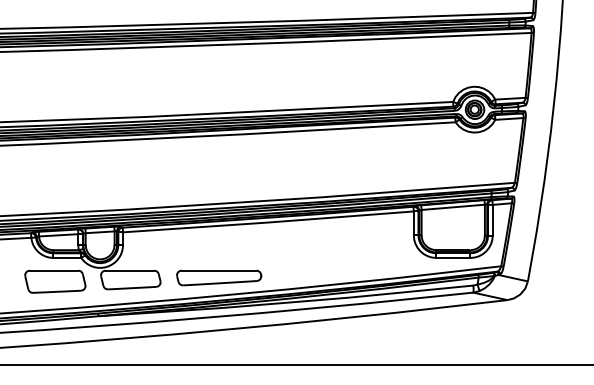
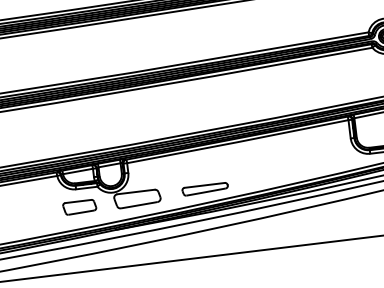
part: (219, 277) -> (205, 188), size x0.7
part: (55, 281) -> (79, 207), size x0.7

